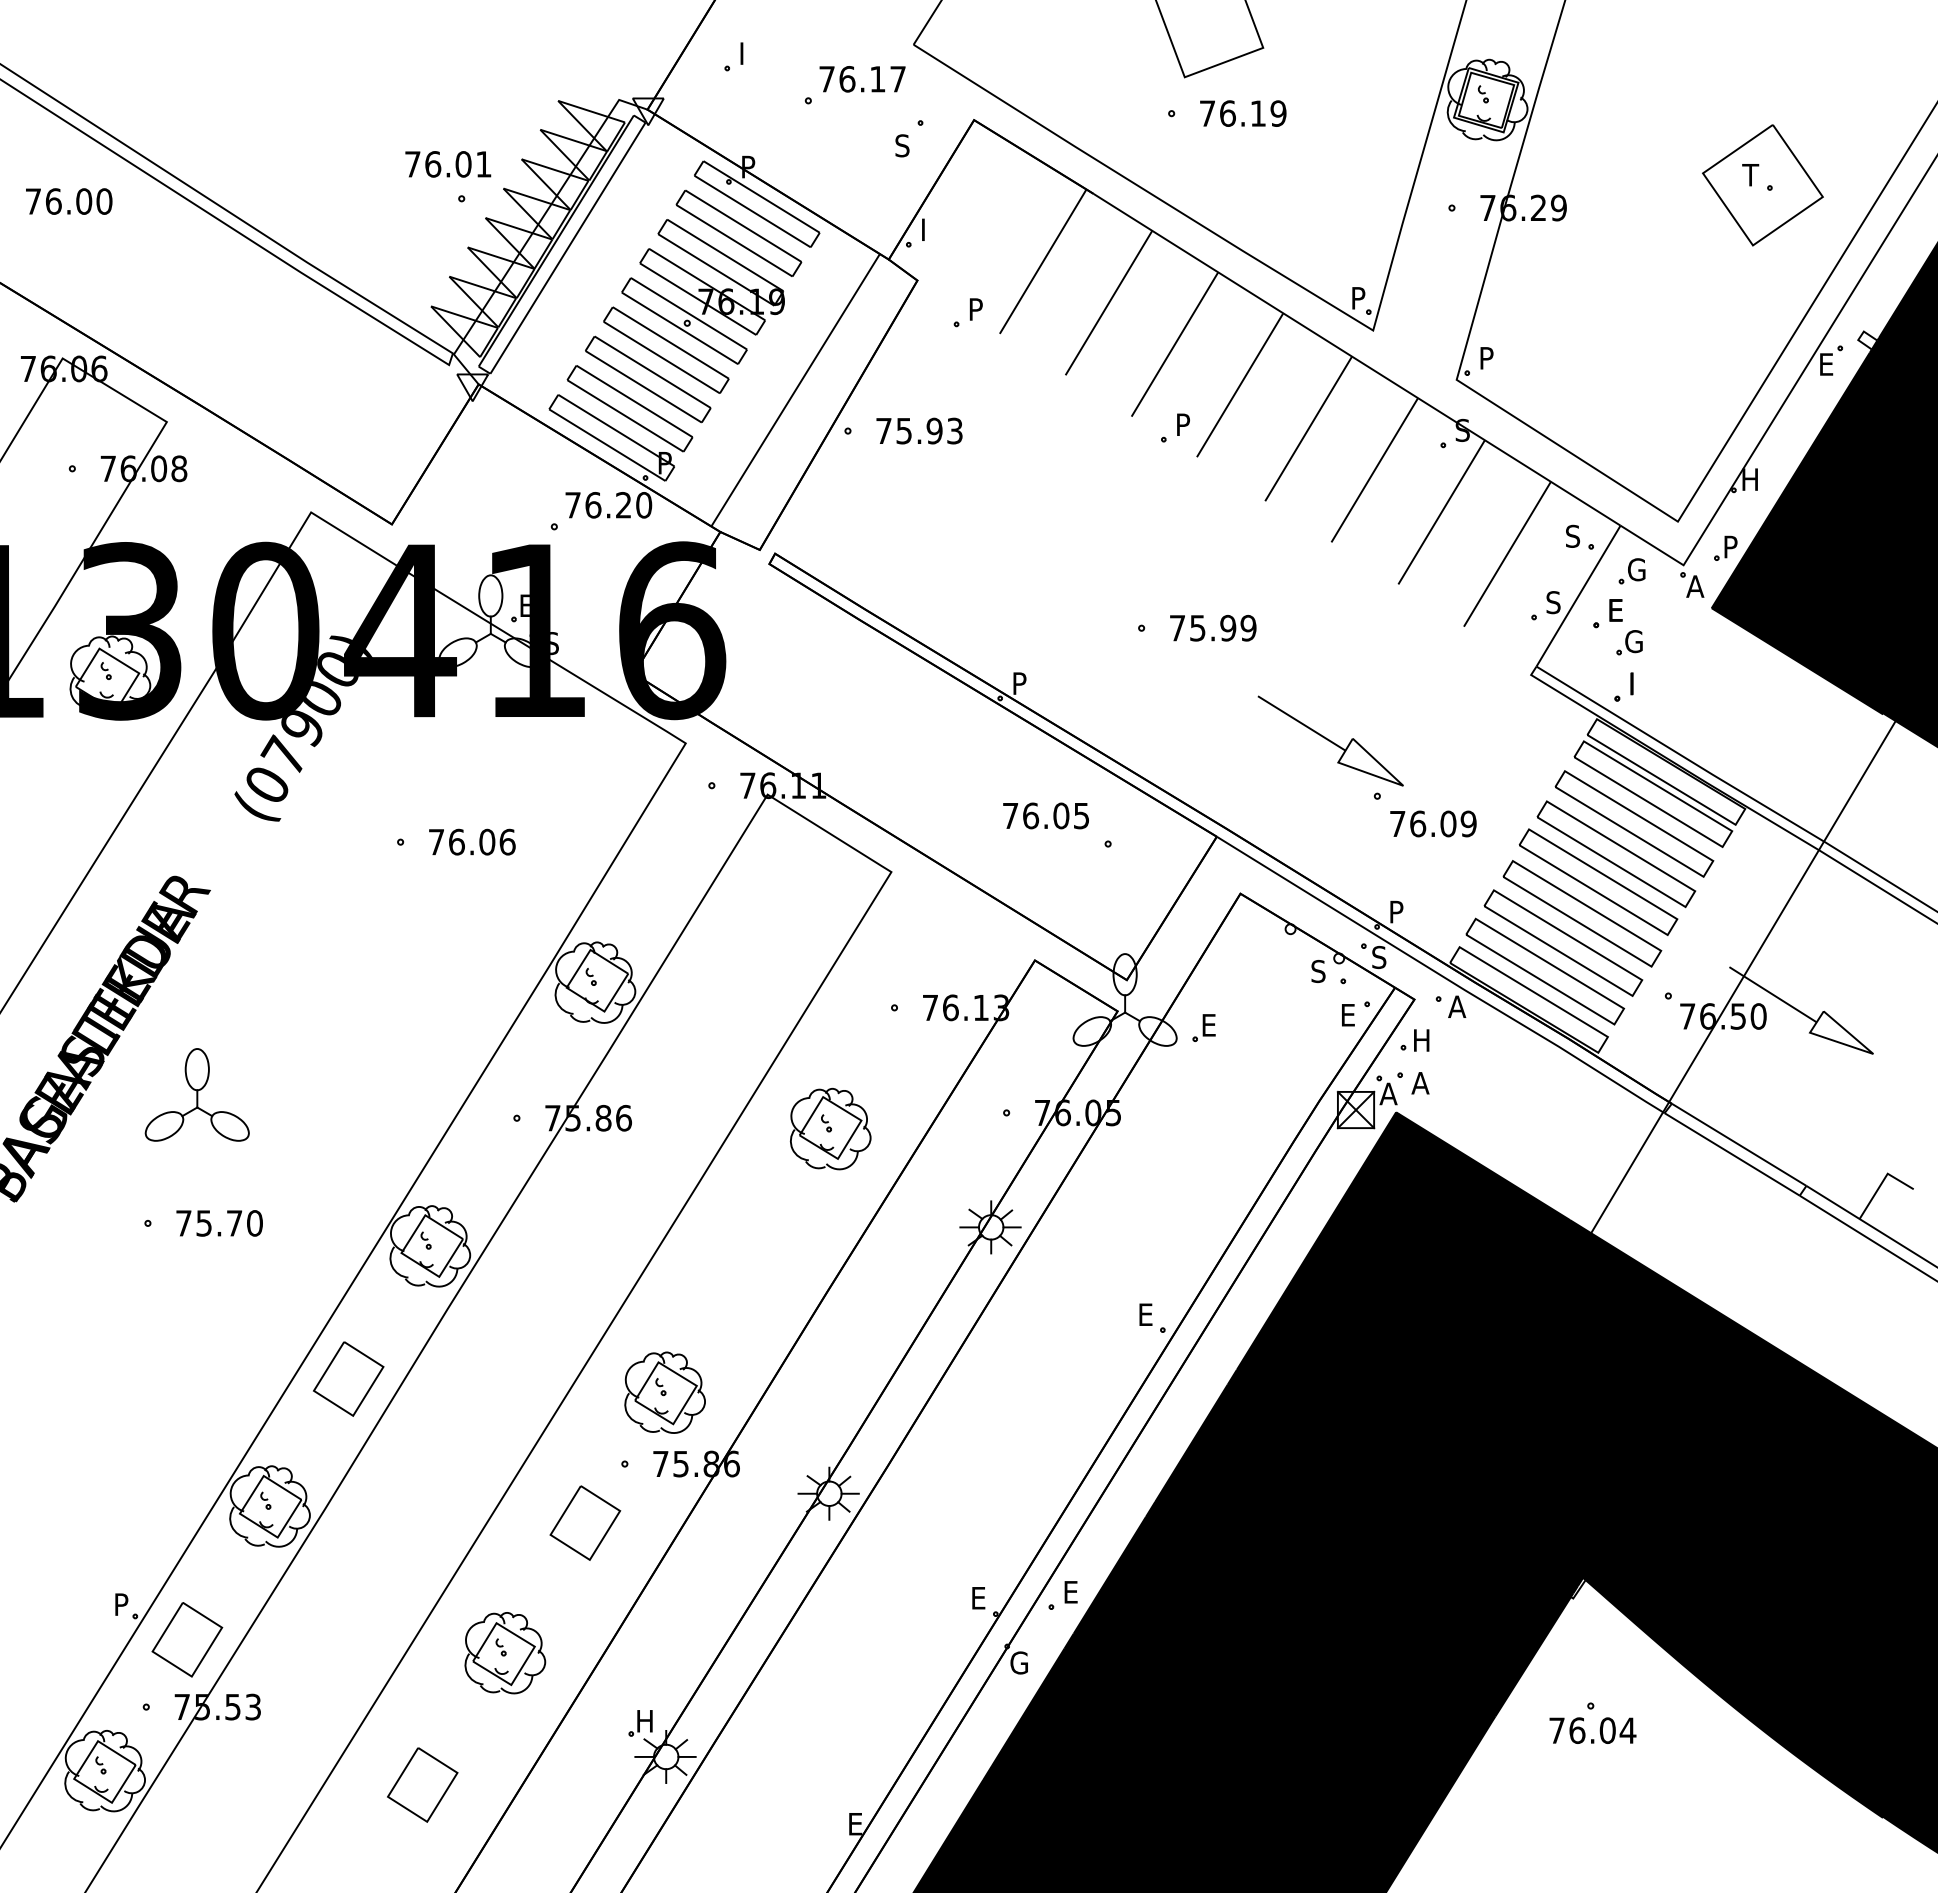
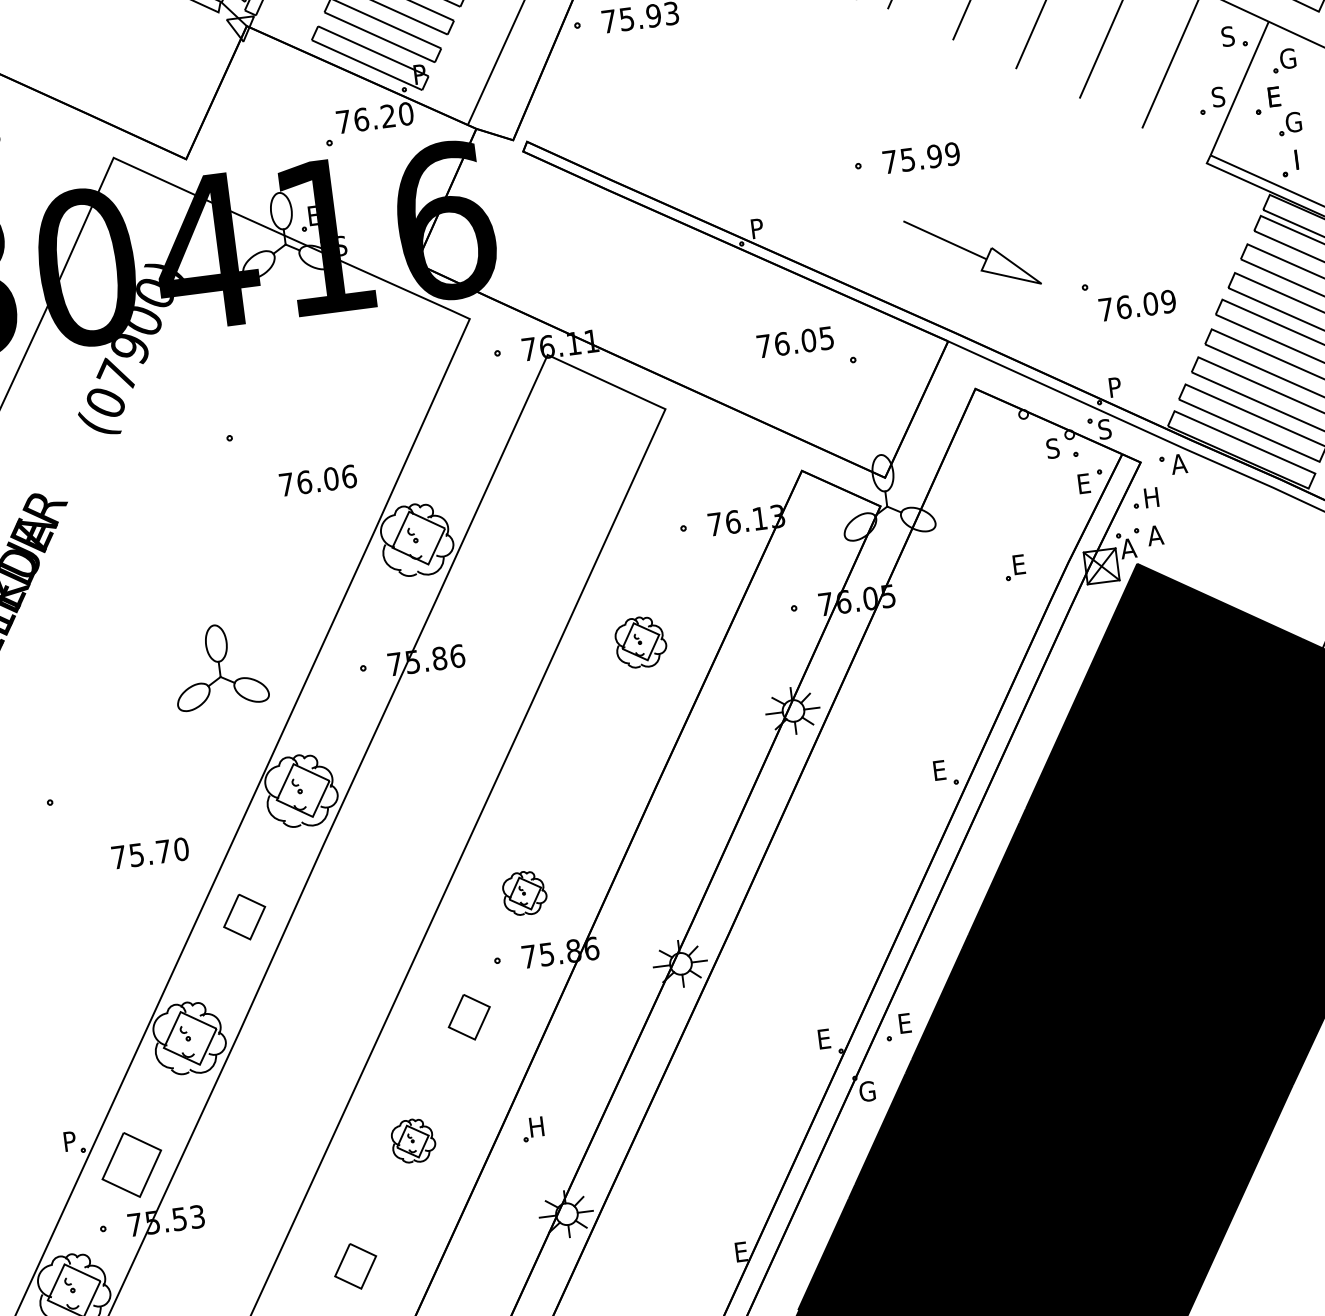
part: (1330, 740) -> (972, 252), moved
text: (472, 841) -> (318, 480), moved
part: (1203, 1027) -> (1014, 567), moved
part: (196, 1094) -> (218, 665), moved
part: (830, 1128) -> (640, 641), size x0.7
text: (219, 1223) -> (150, 853), moved
part: (348, 1378) -> (244, 916), size x0.7
part: (664, 1392) -> (524, 893), size x0.6
part: (585, 1522) -> (469, 1016), size x0.7
part: (505, 1653) -> (413, 1141), size x0.6
part: (640, 1723) -> (533, 1129), moved
part: (422, 1784) -> (355, 1265), size x0.7

